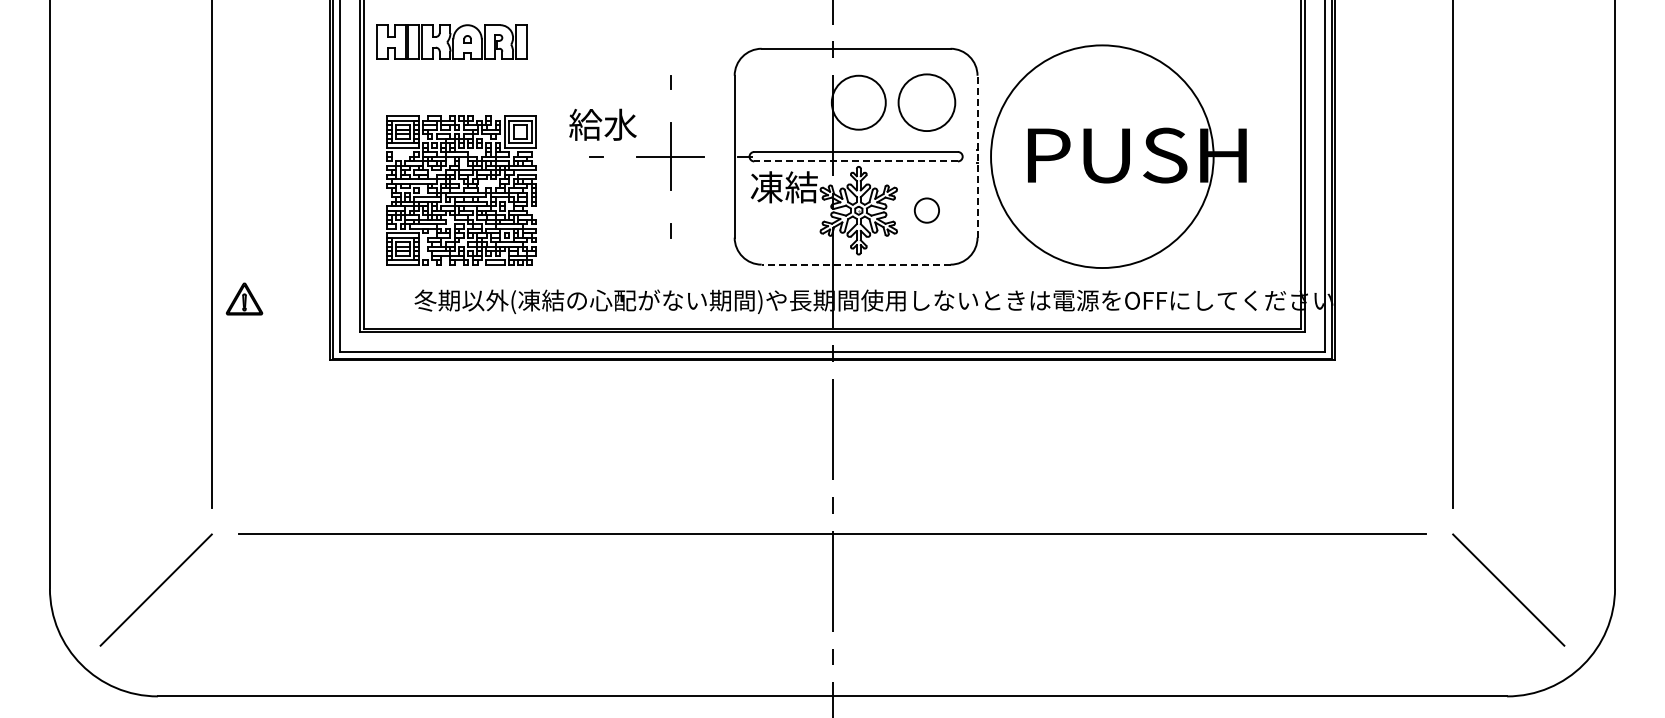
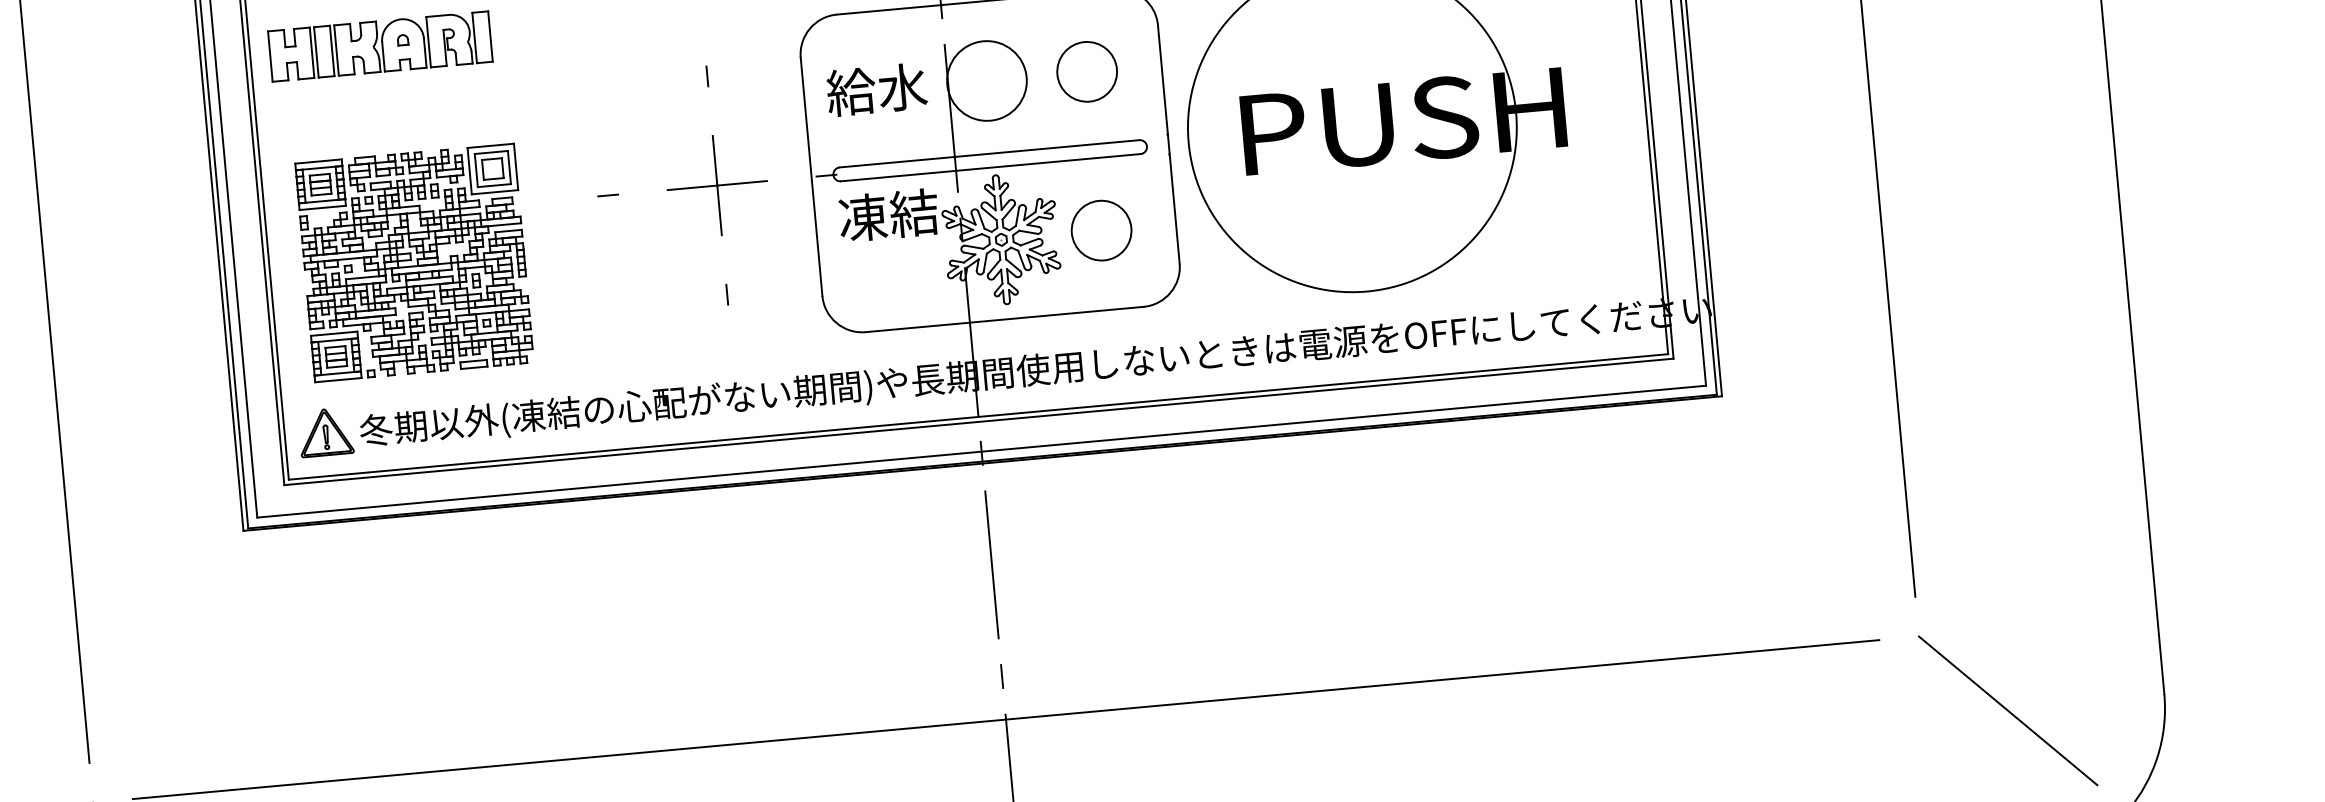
circle: (926, 102) -> (1086, 71), size x0.71
text: (602, 124) -> (876, 89), moved
line: (977, 156) -> (1168, 144), dashed -> solid
line: (856, 161) -> (991, 167), dashed -> solid
circle: (926, 210) -> (1100, 230), size x1.67
line: (855, 264) -> (1003, 319), dashed -> solid
part: (244, 298) -> (325, 431), moved

